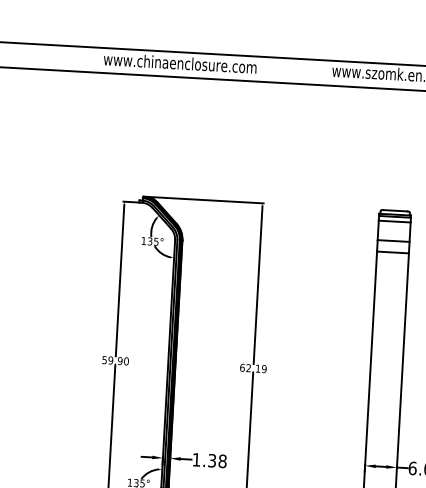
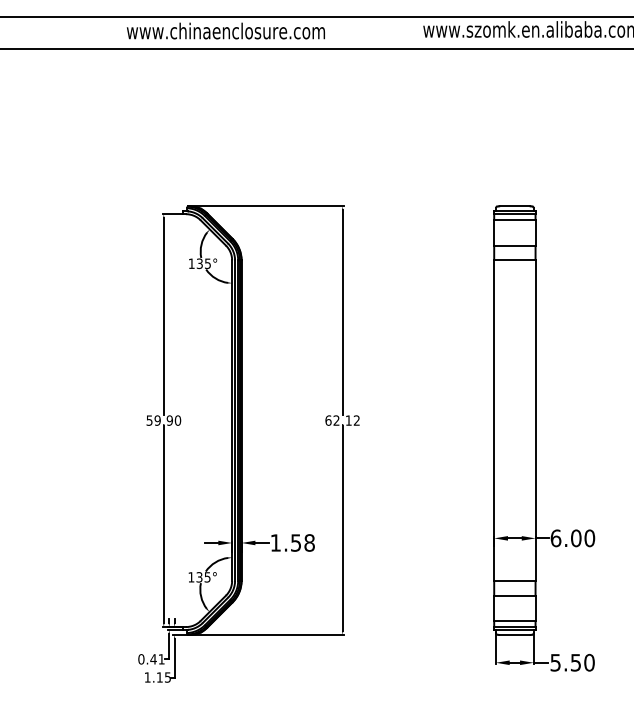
text: (264, 369) -> (356, 420), 62.19 -> 62.12
text: (212, 460) -> (296, 542), 1.38 -> 1.58

